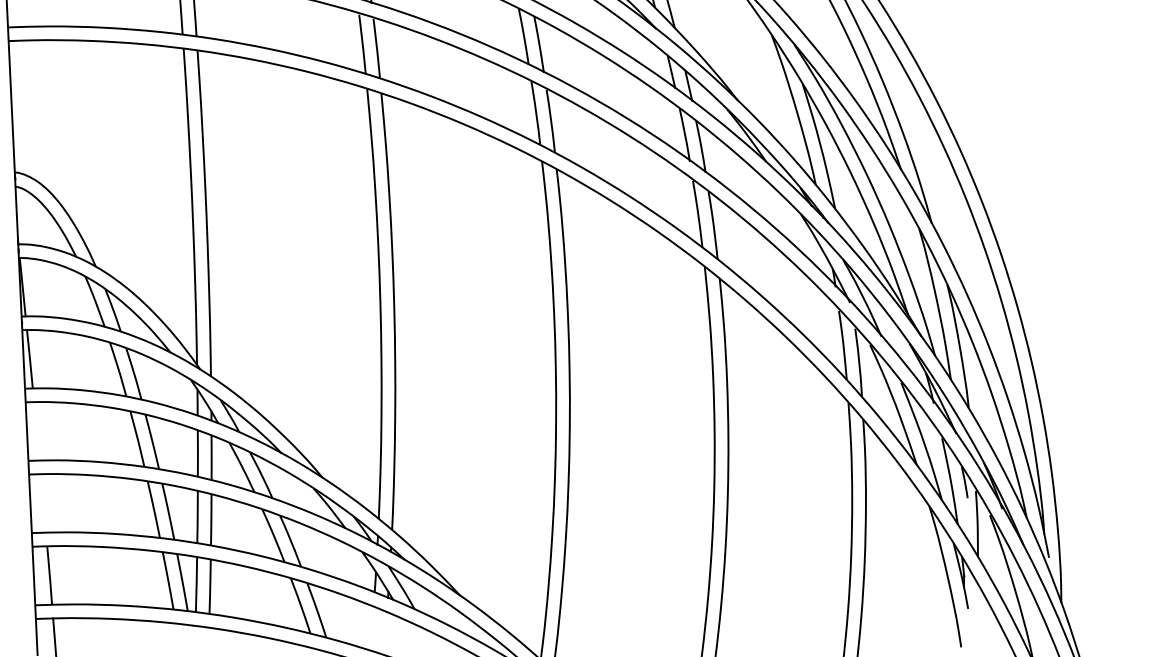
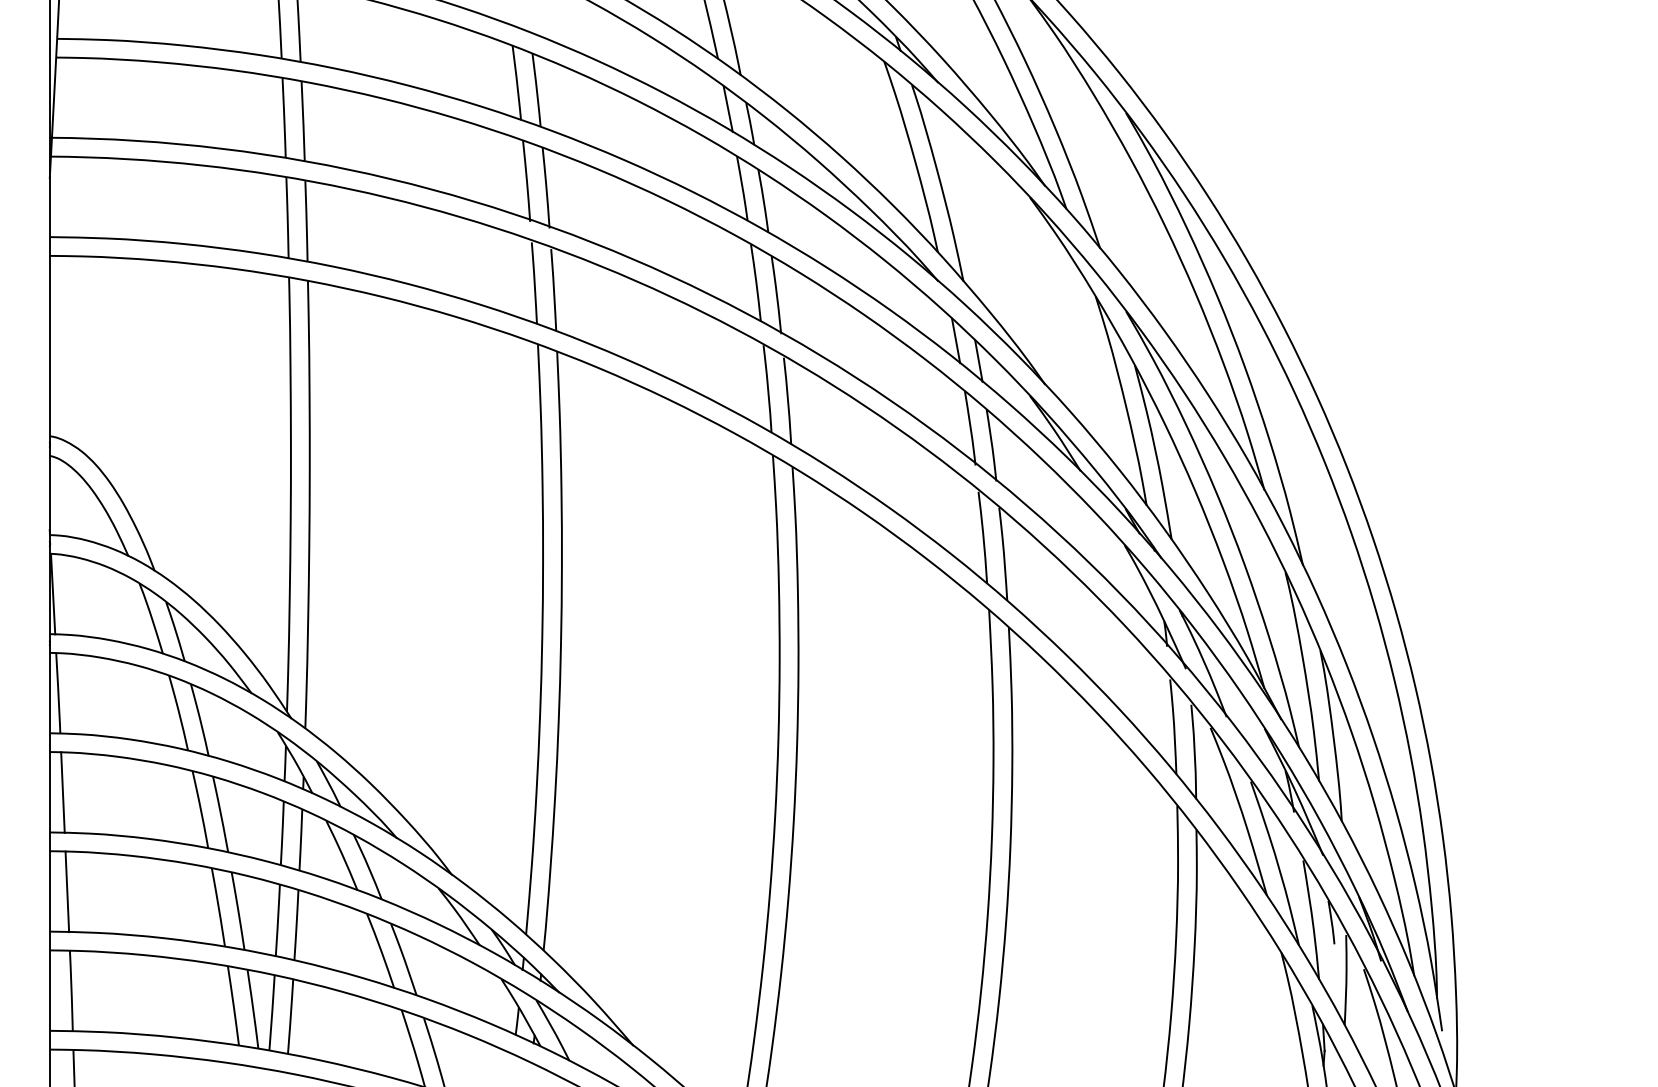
line: (36, 431) -> (62, 792), added
line: (43, 503) -> (67, 891), added

